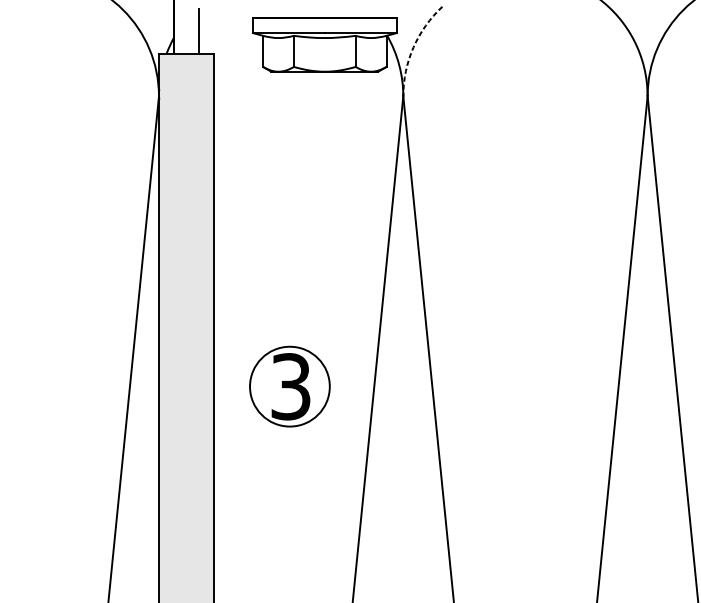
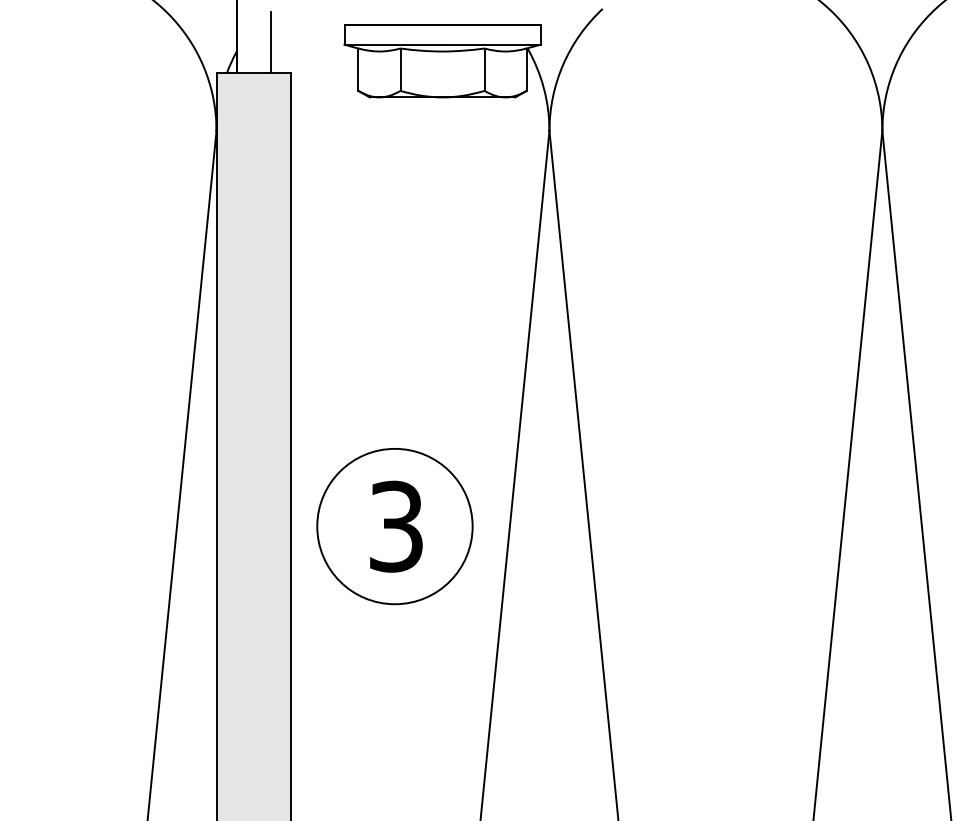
arc: (413, 47) -> (563, 64), dashed -> solid
circle: (289, 386) -> (394, 526), size x1.43

